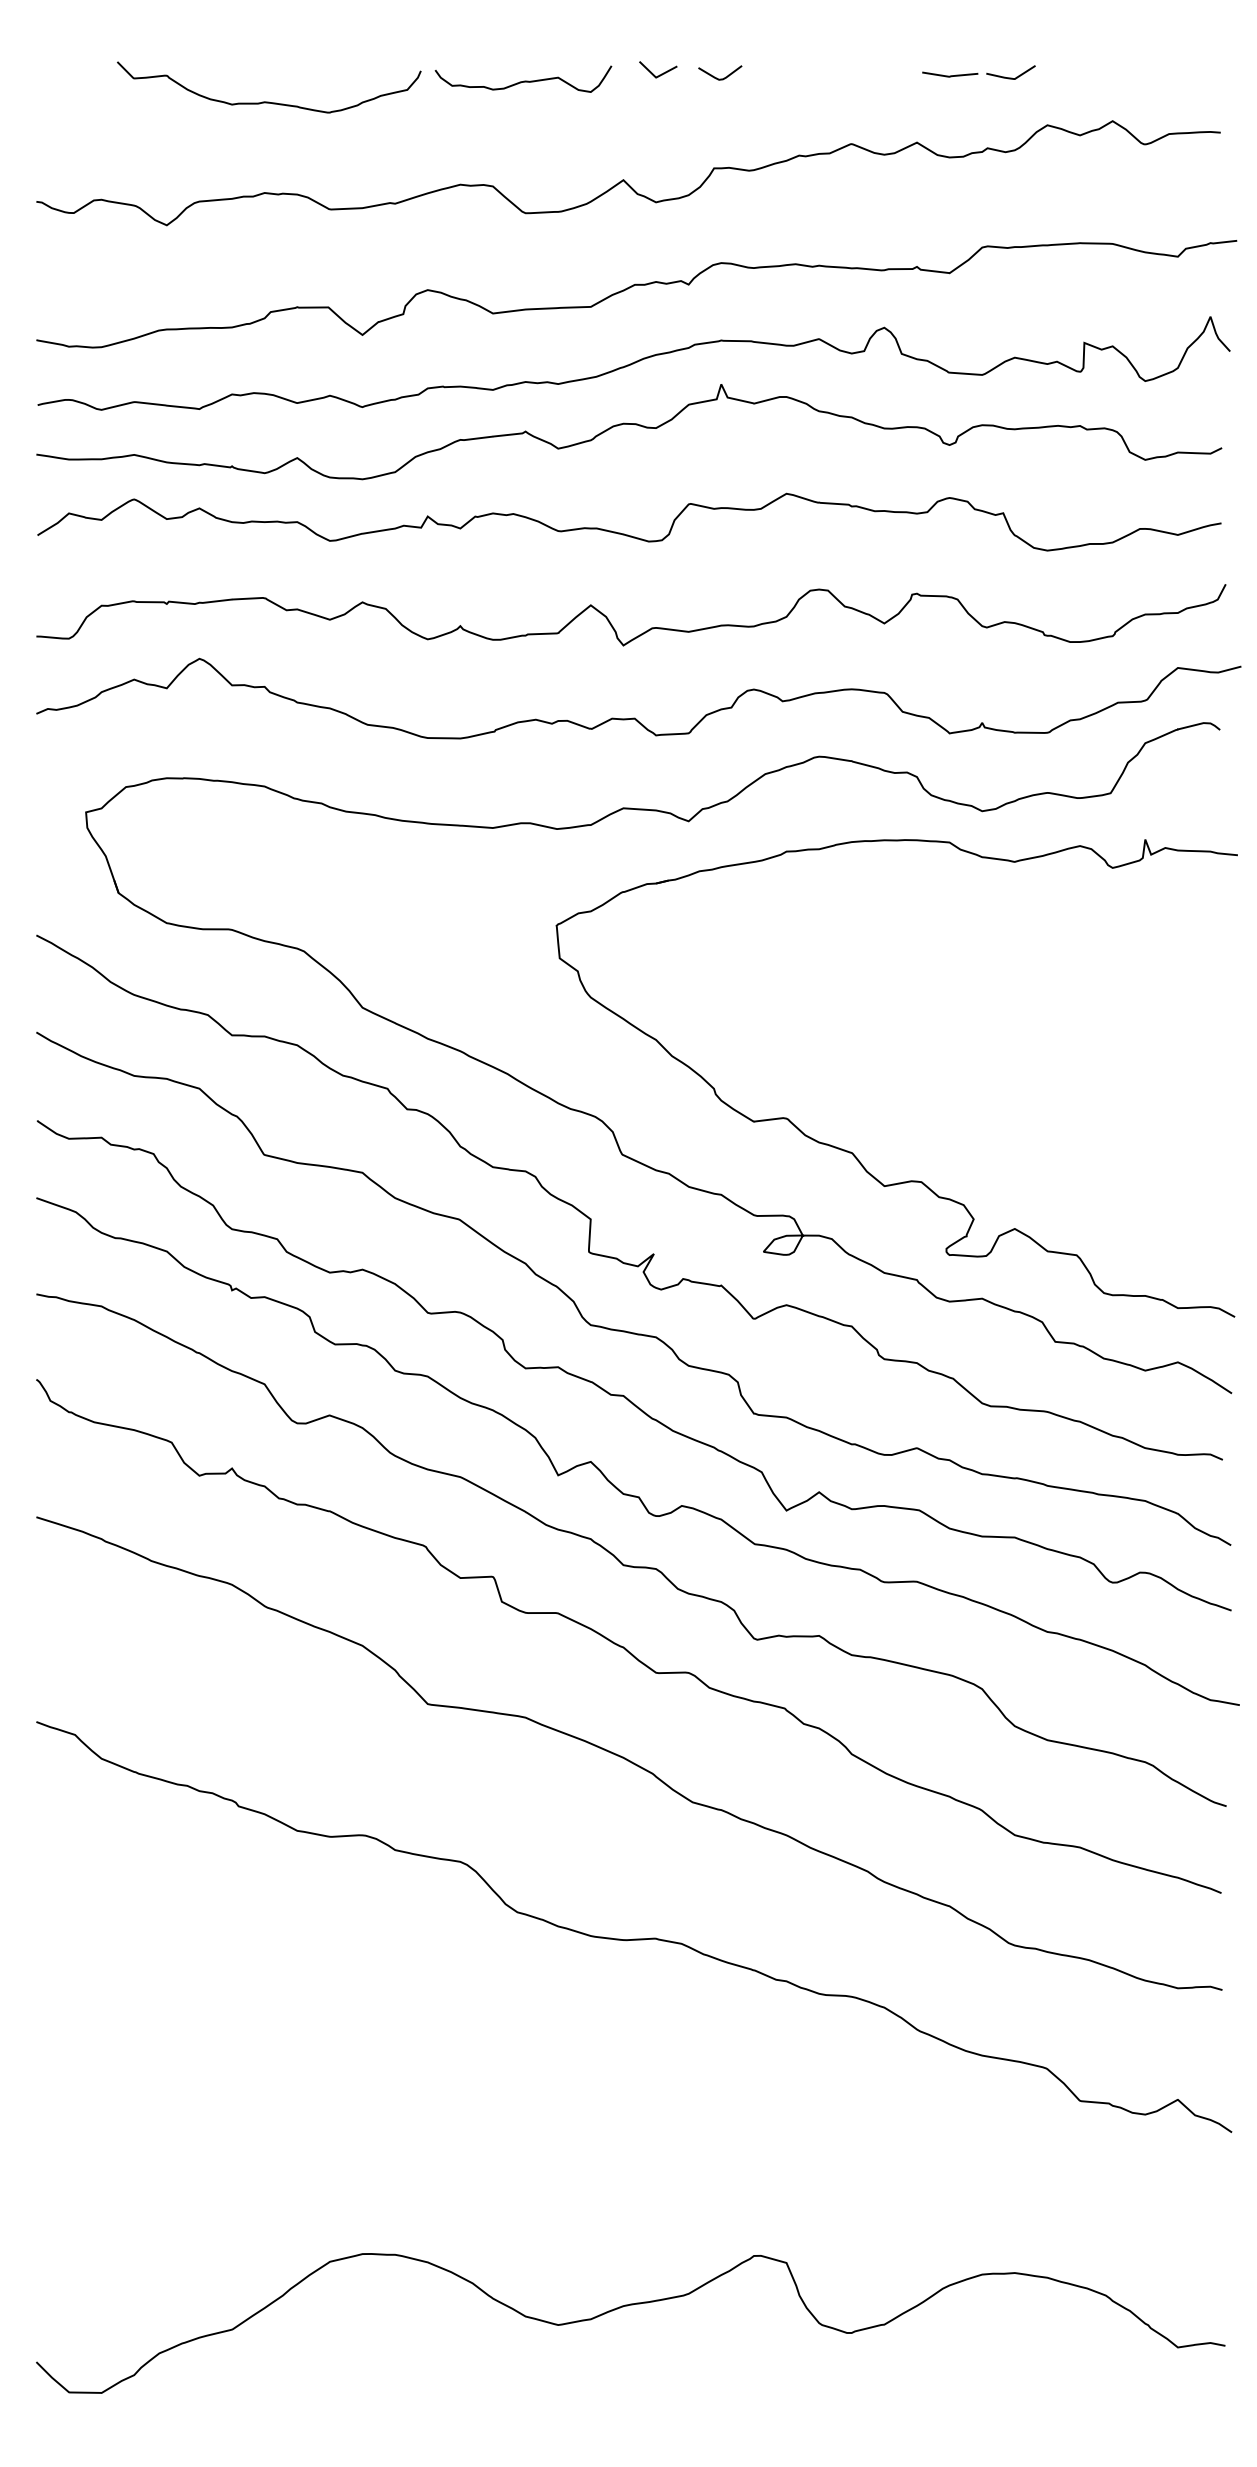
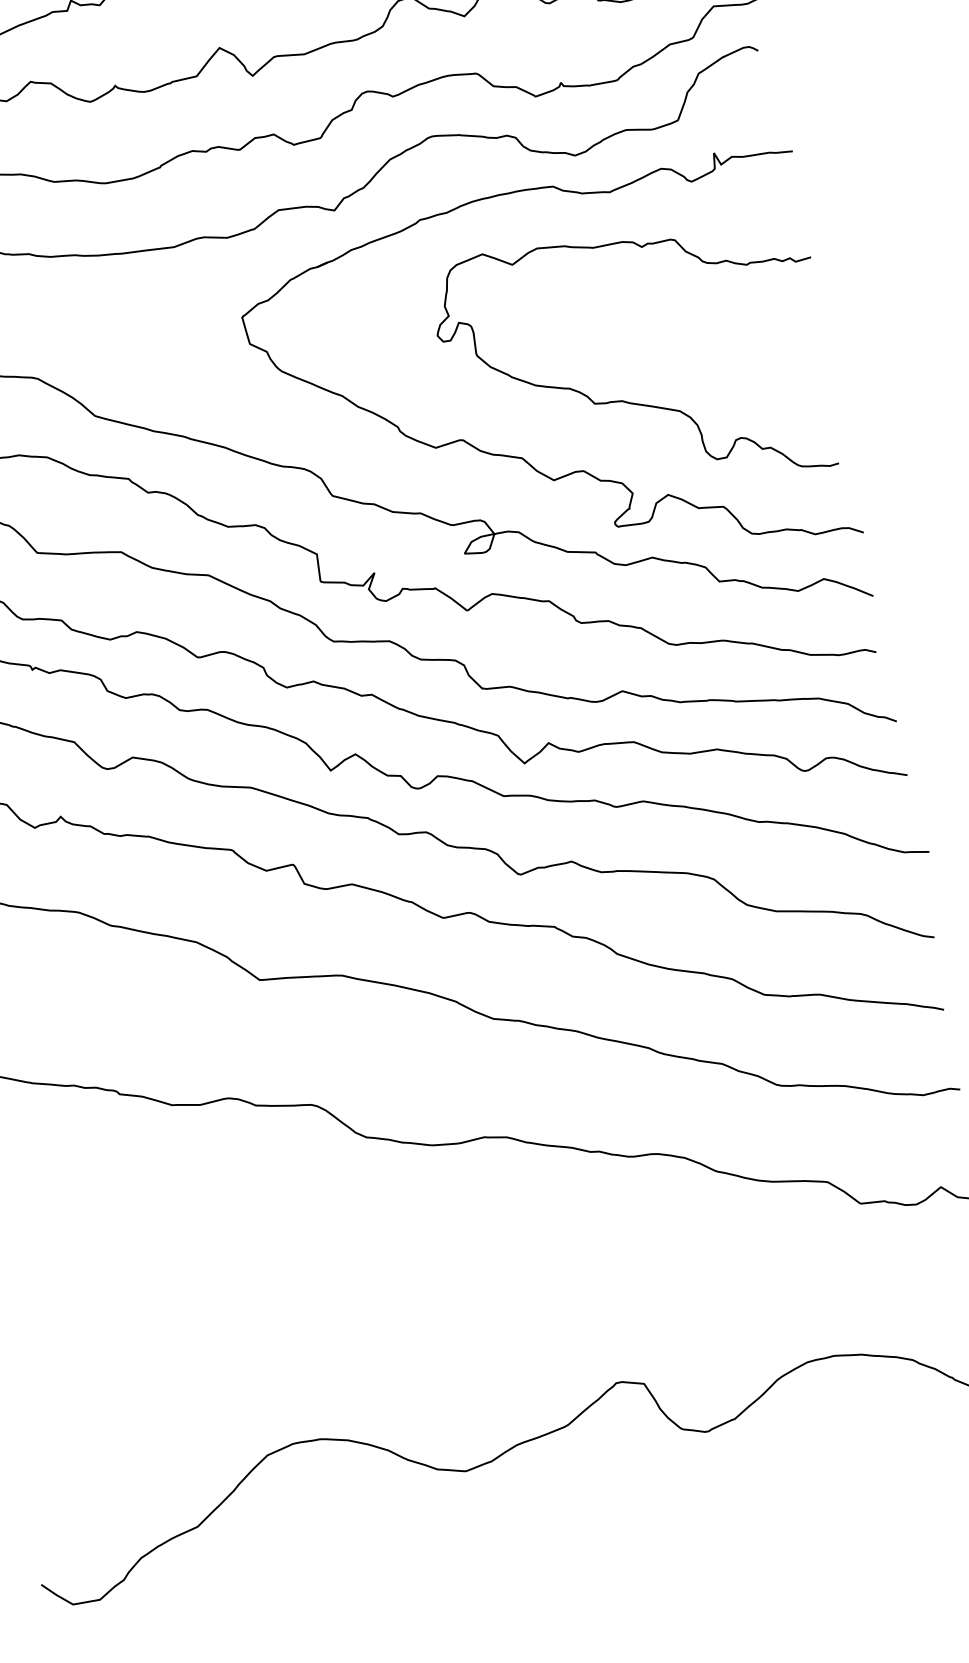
curve: (992, 1112) -> (631, 402), added

